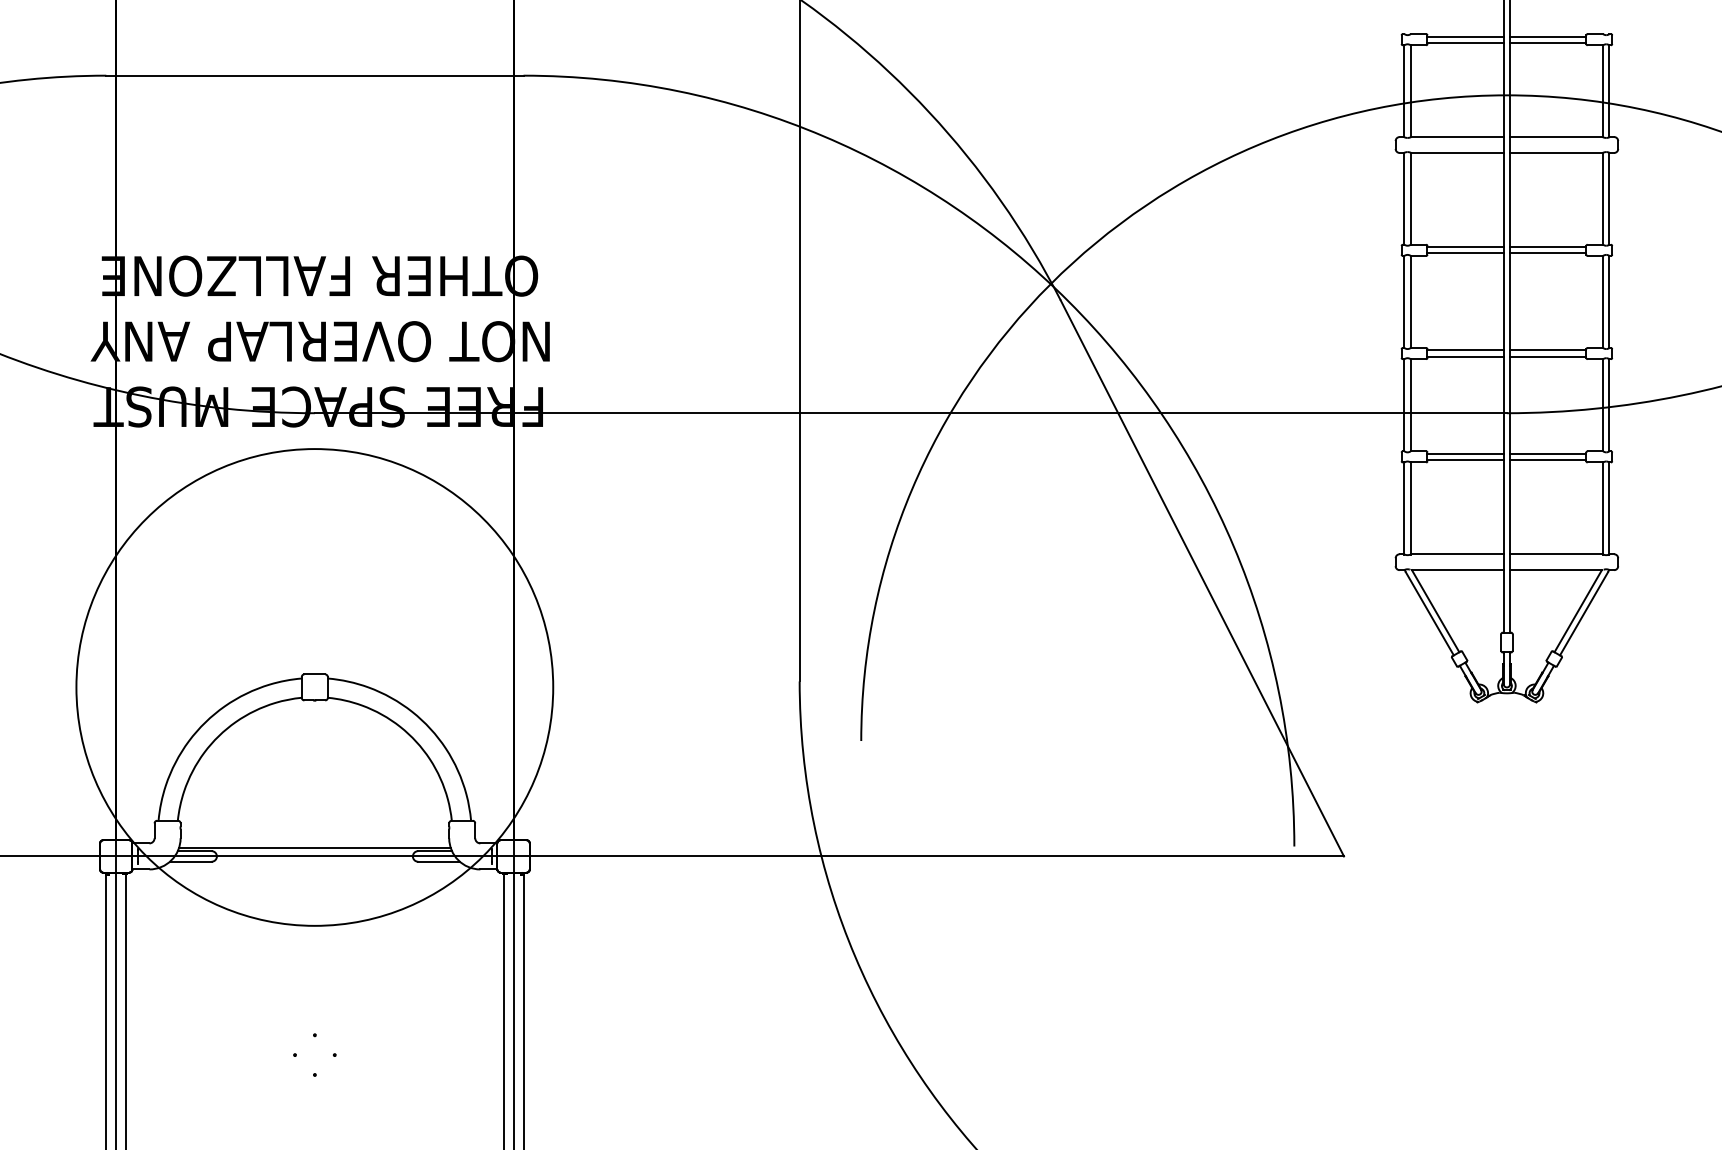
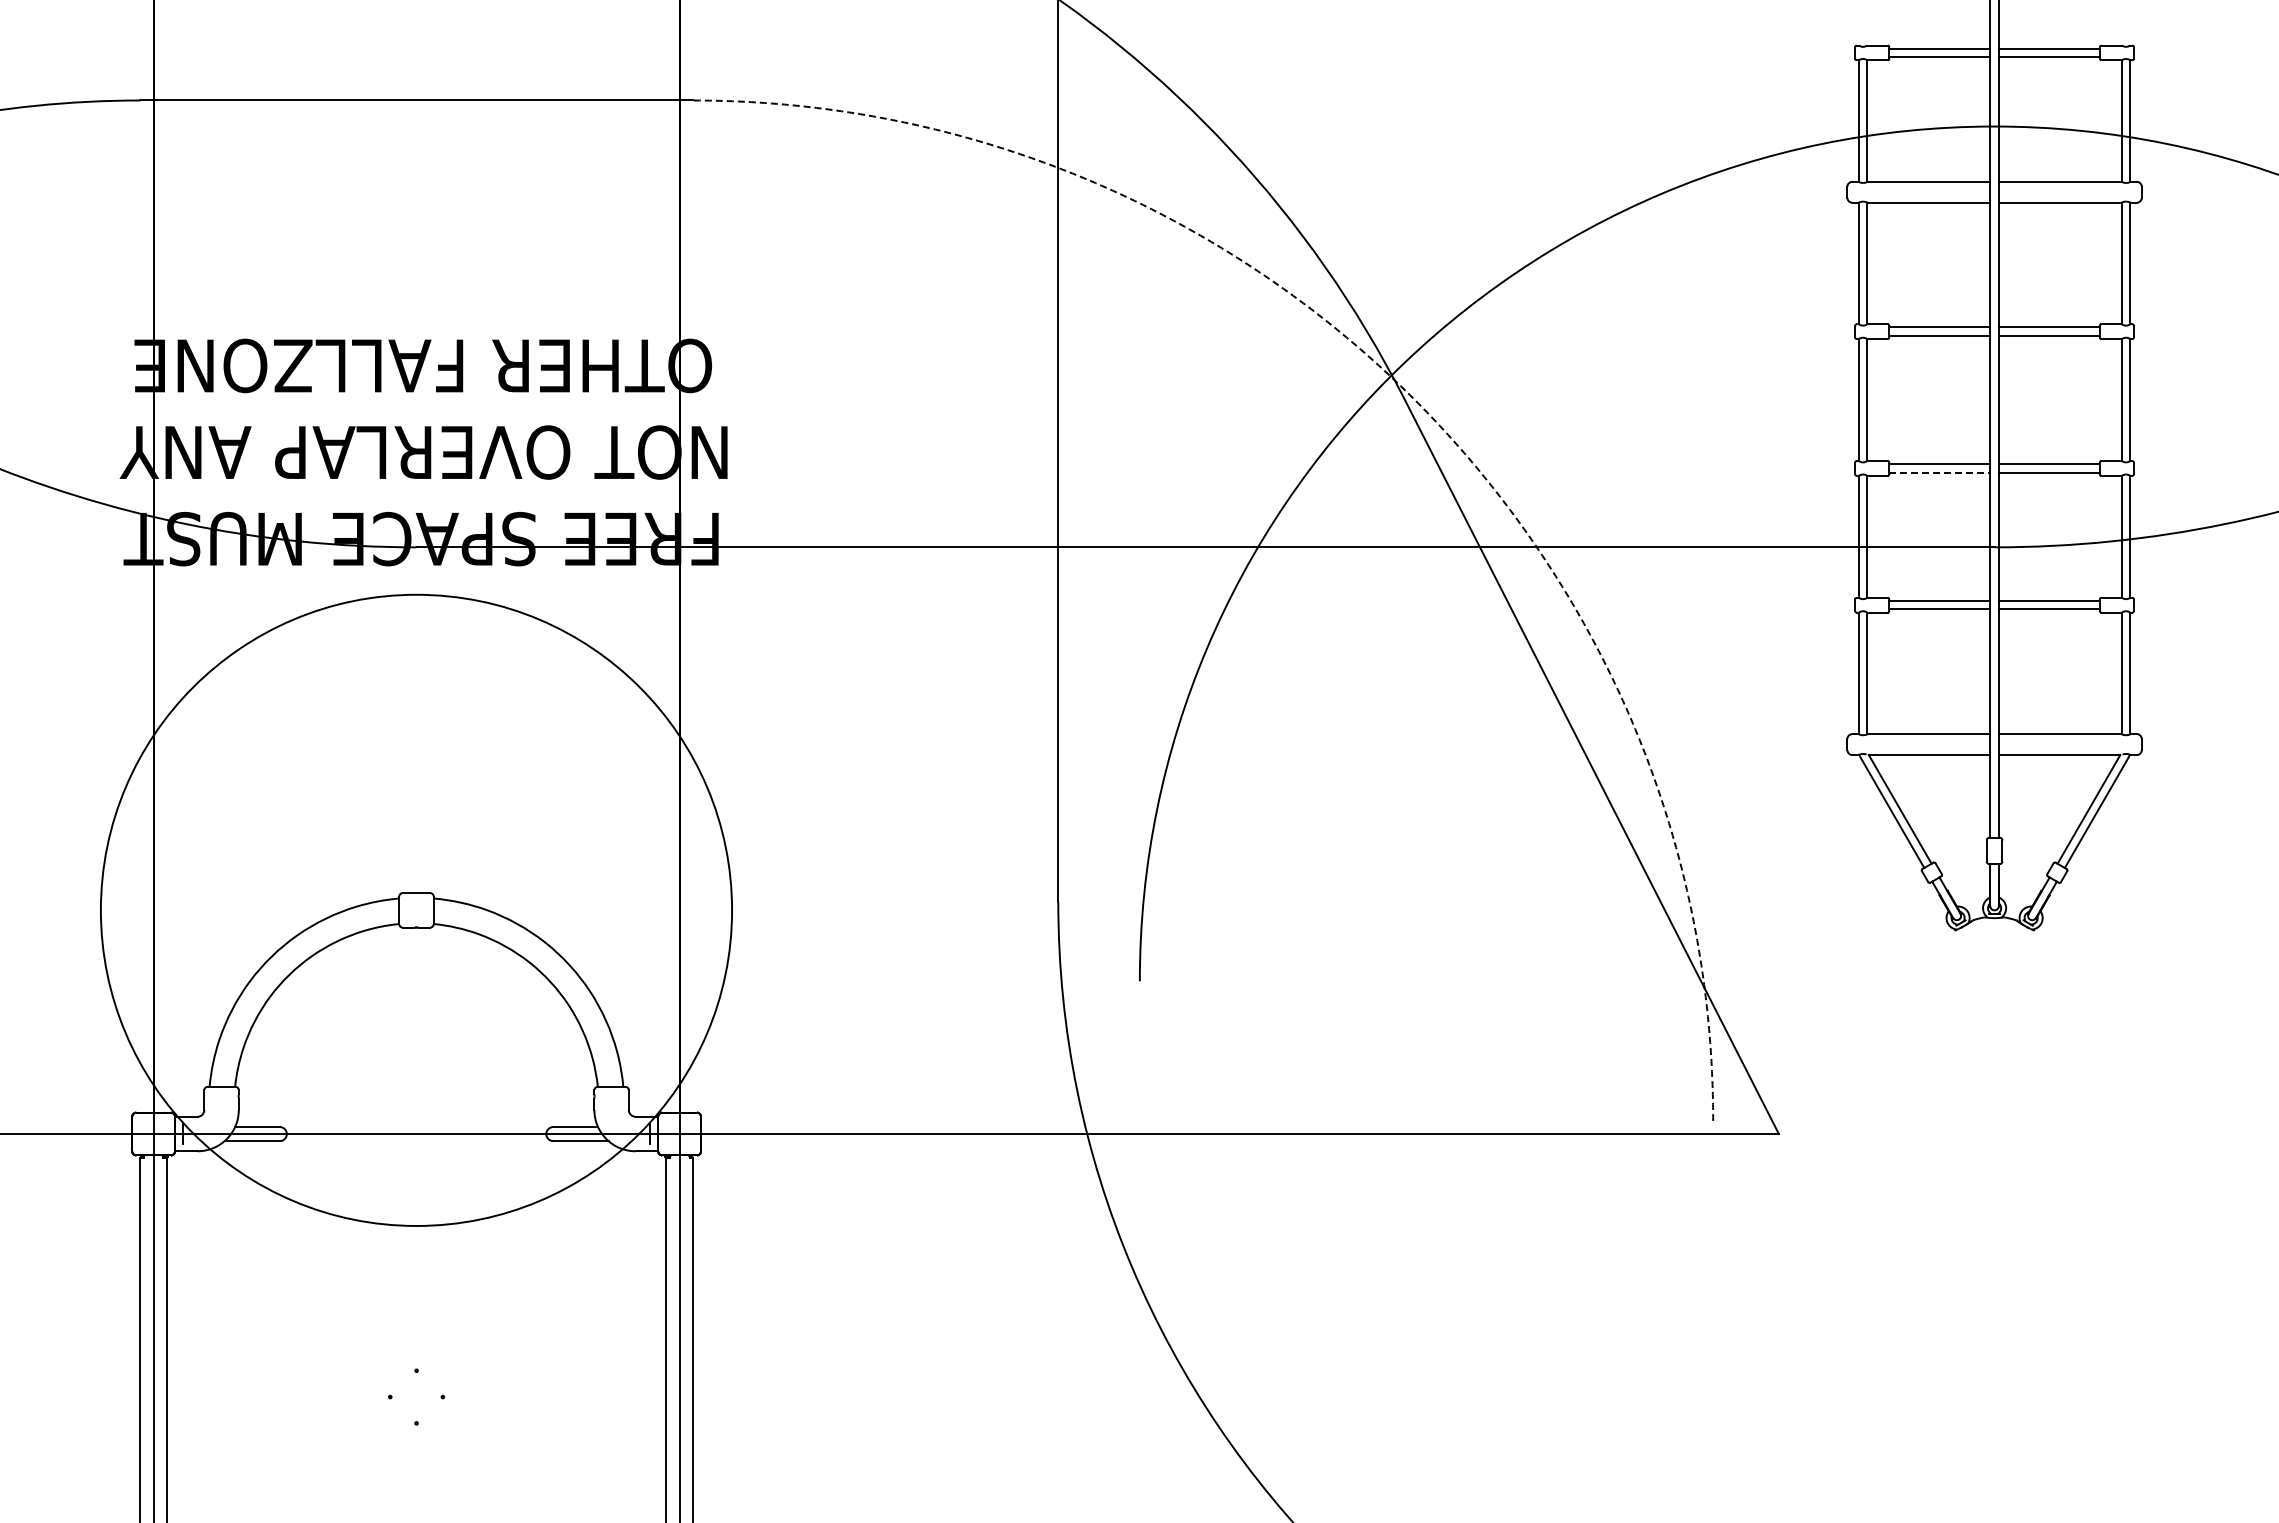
arc: (1068, 301) -> (1414, 399), solid -> dashed
line: (1466, 356) -> (1940, 472), solid -> dashed
line: (314, 847) -> (416, 1122), removed

